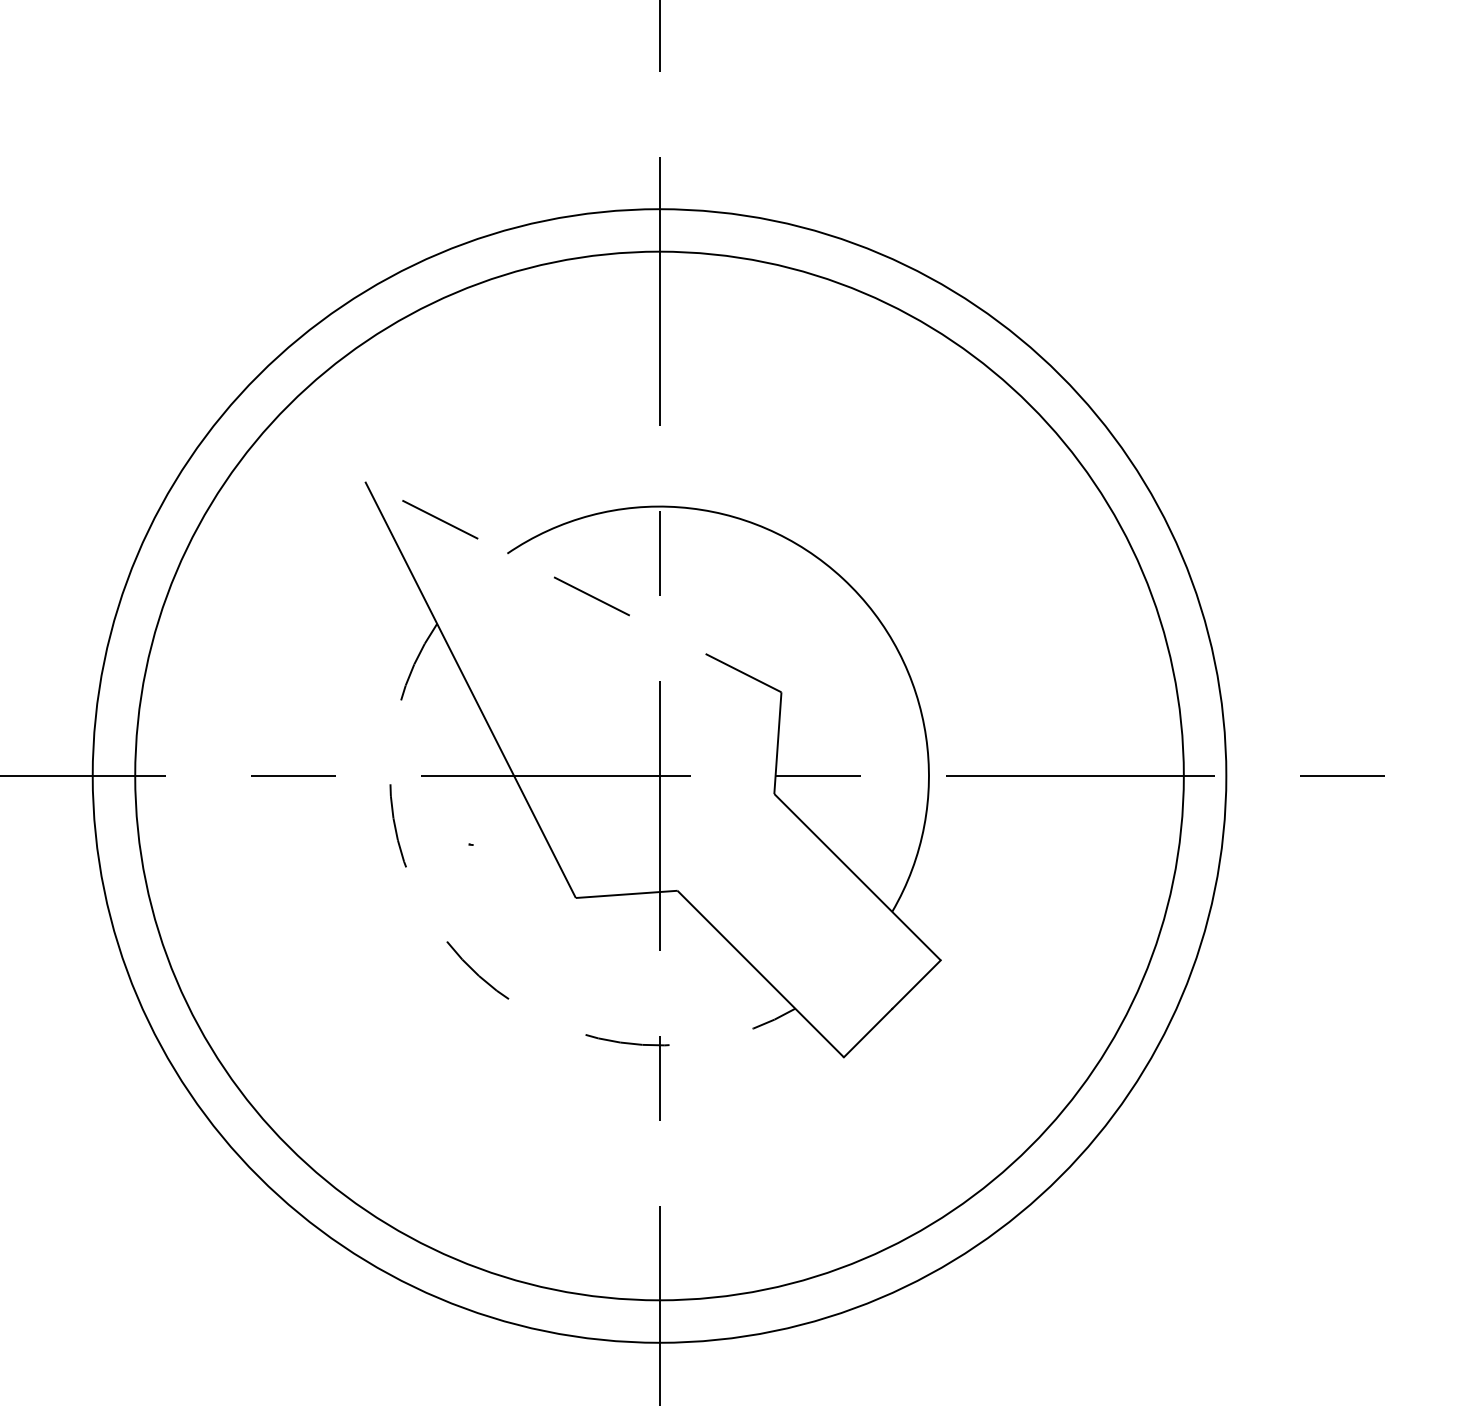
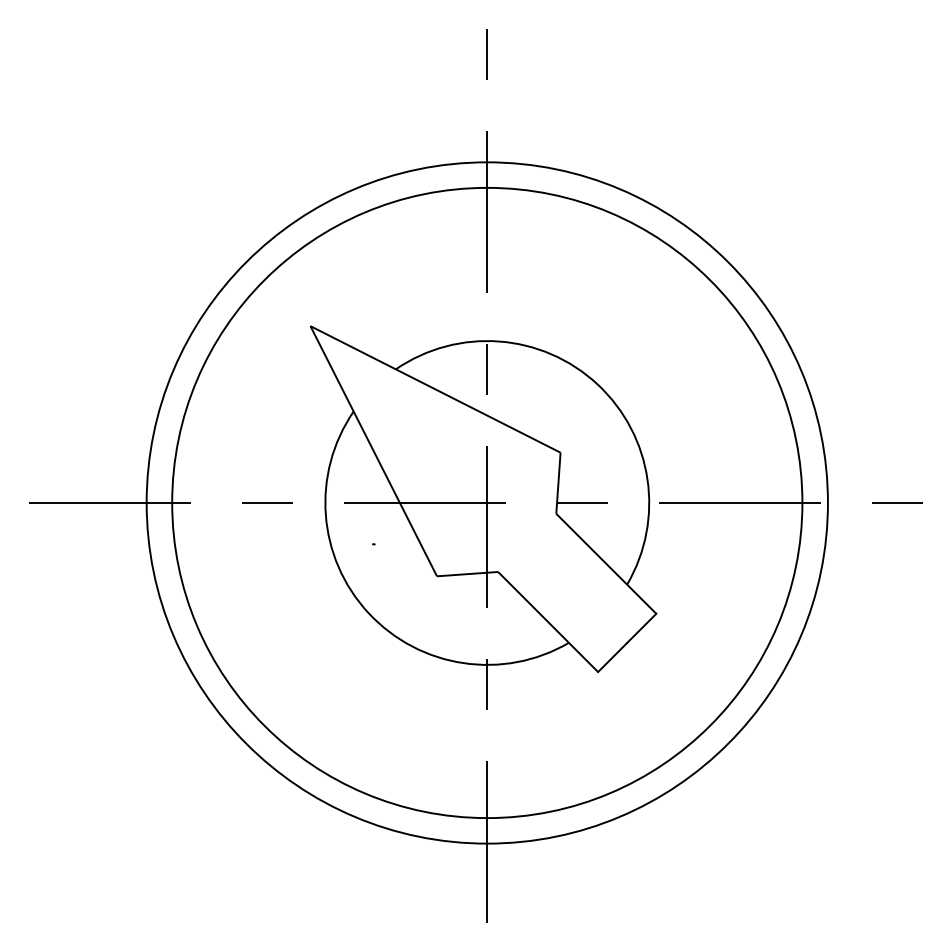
line: (573, 587) -> (435, 389), dashed -> solid
arc: (461, 959) -> (368, 613), dashed -> solid

